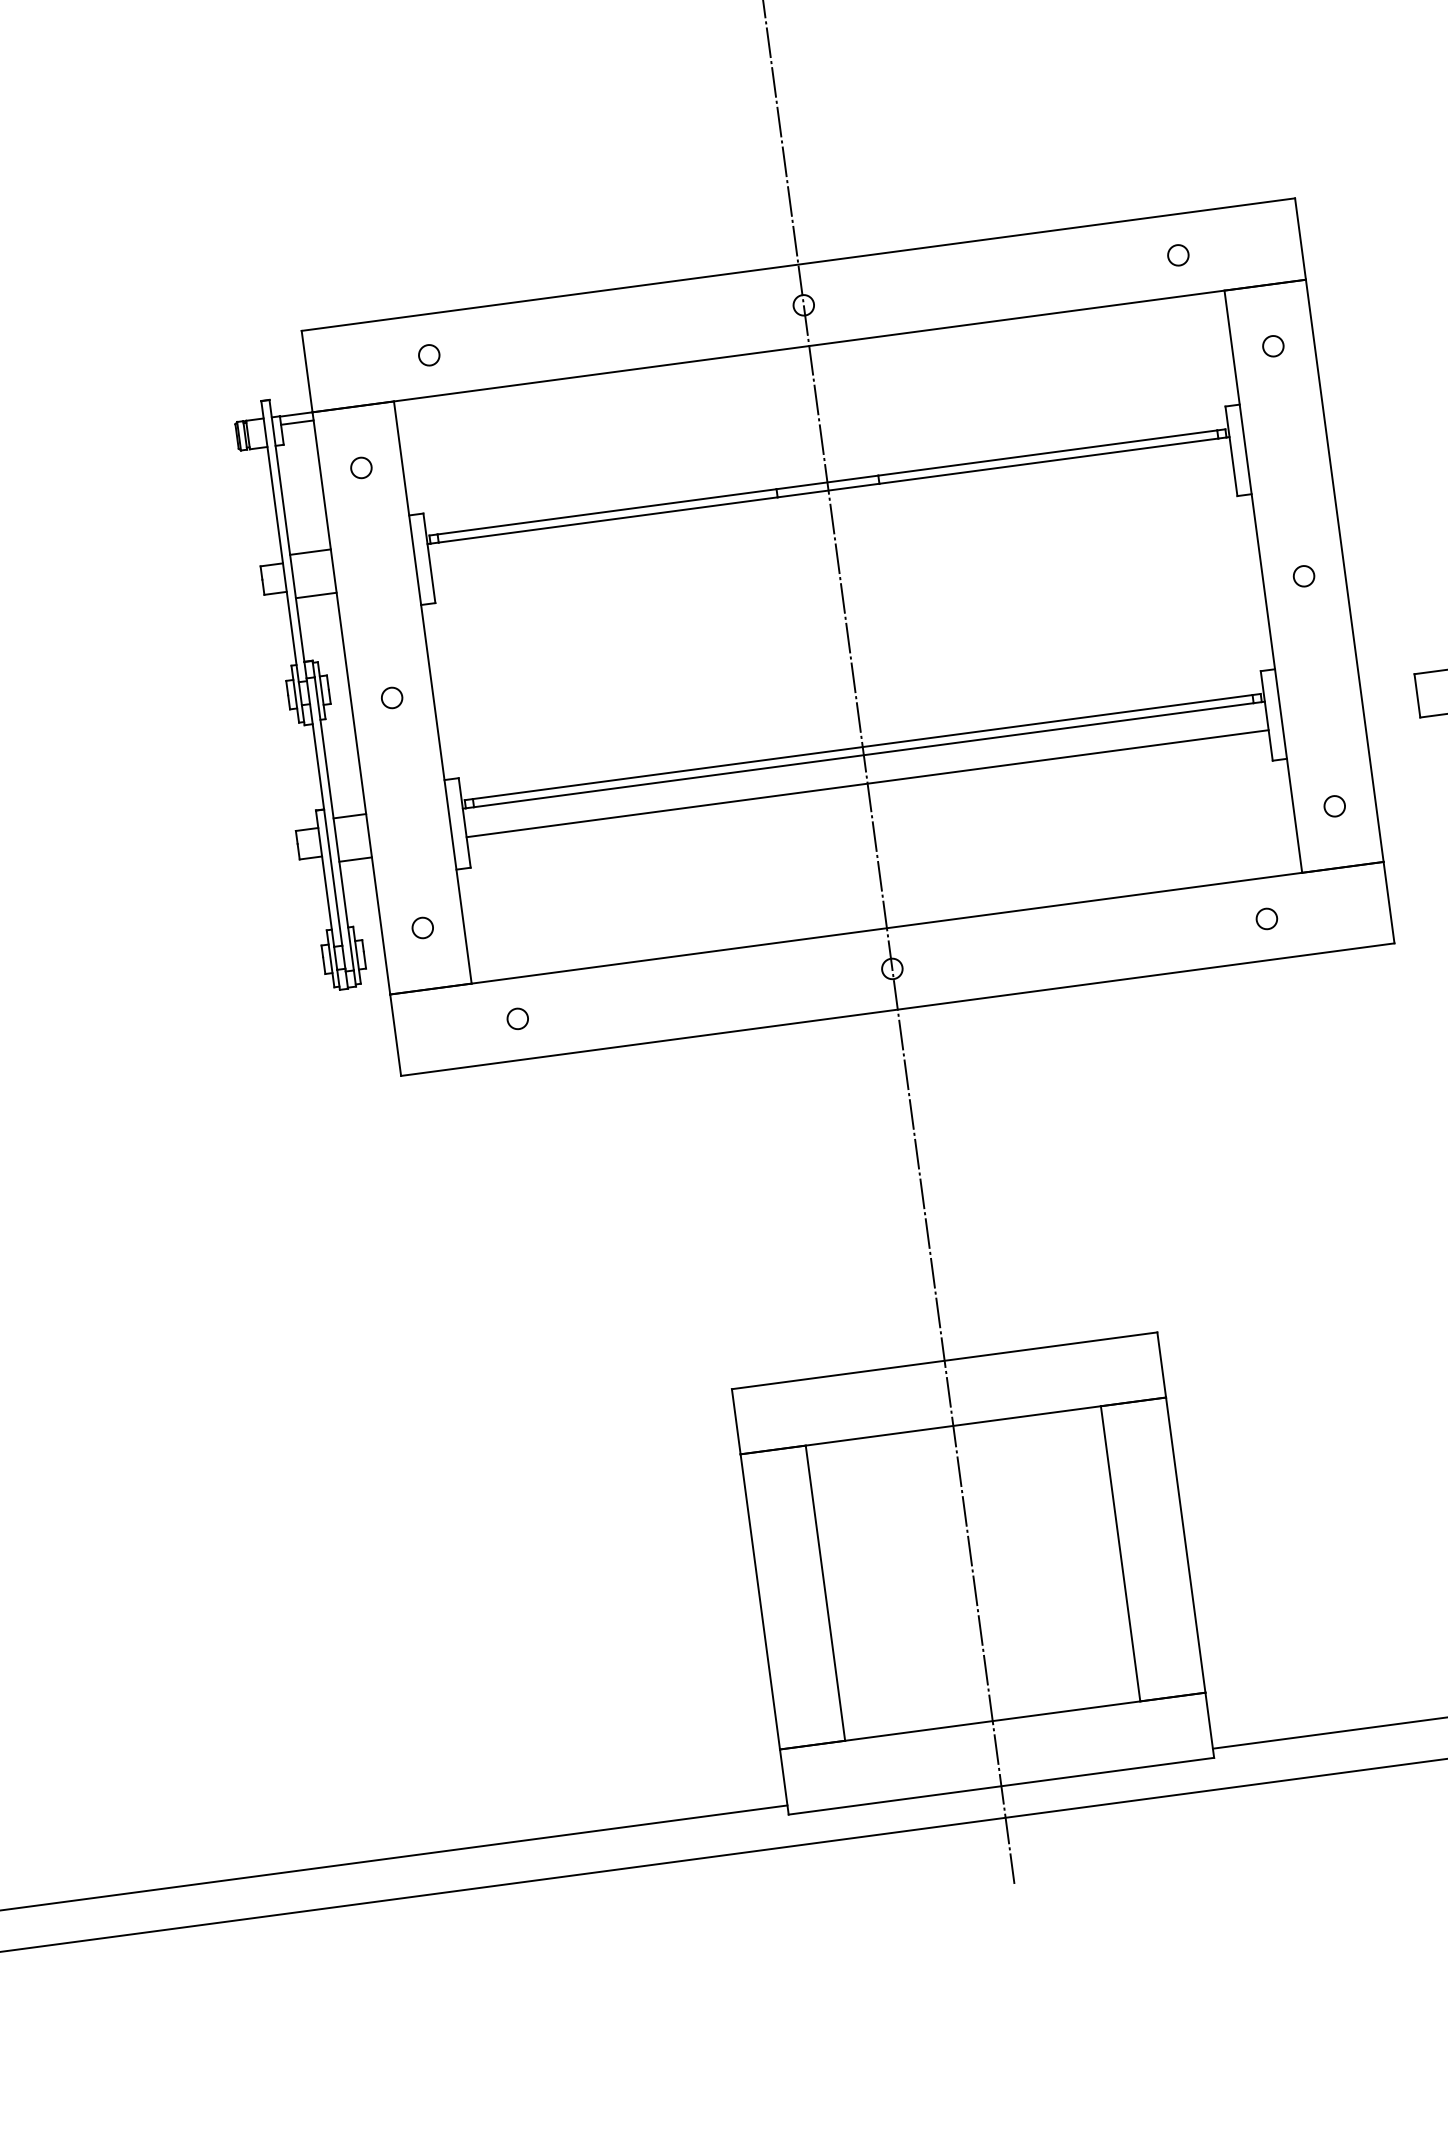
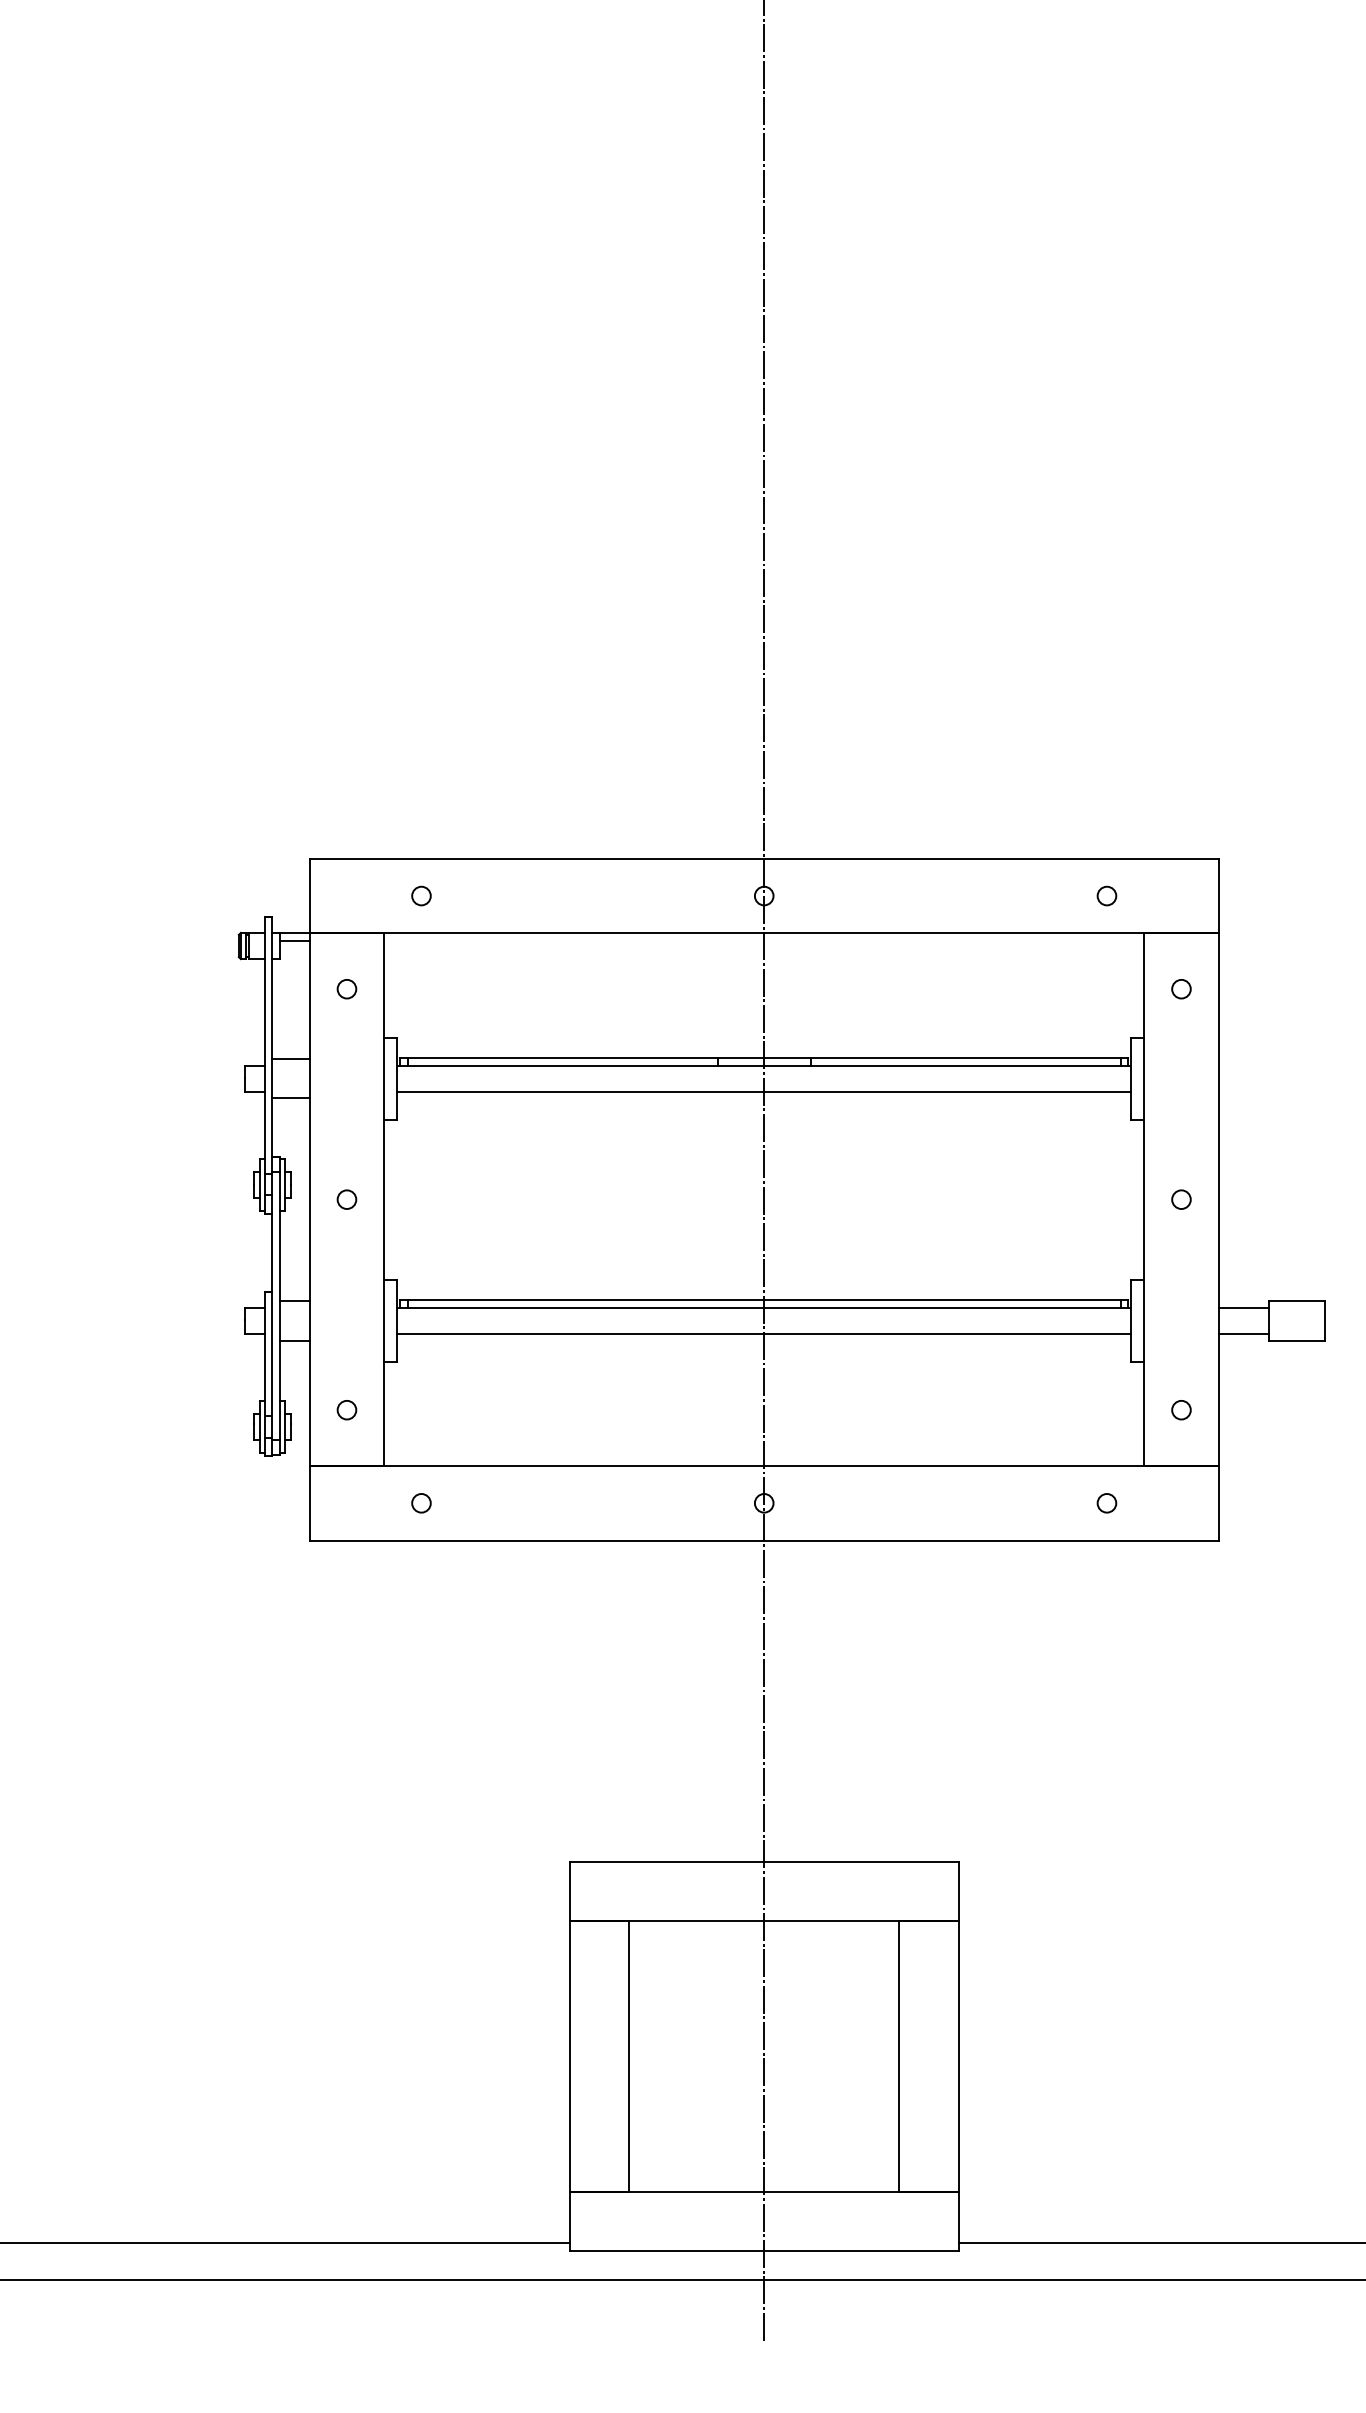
line: (832, 518) -> (764, 1091), added
line: (1387, 685) -> (1243, 1307), added
line: (1391, 713) -> (1243, 1333), added

